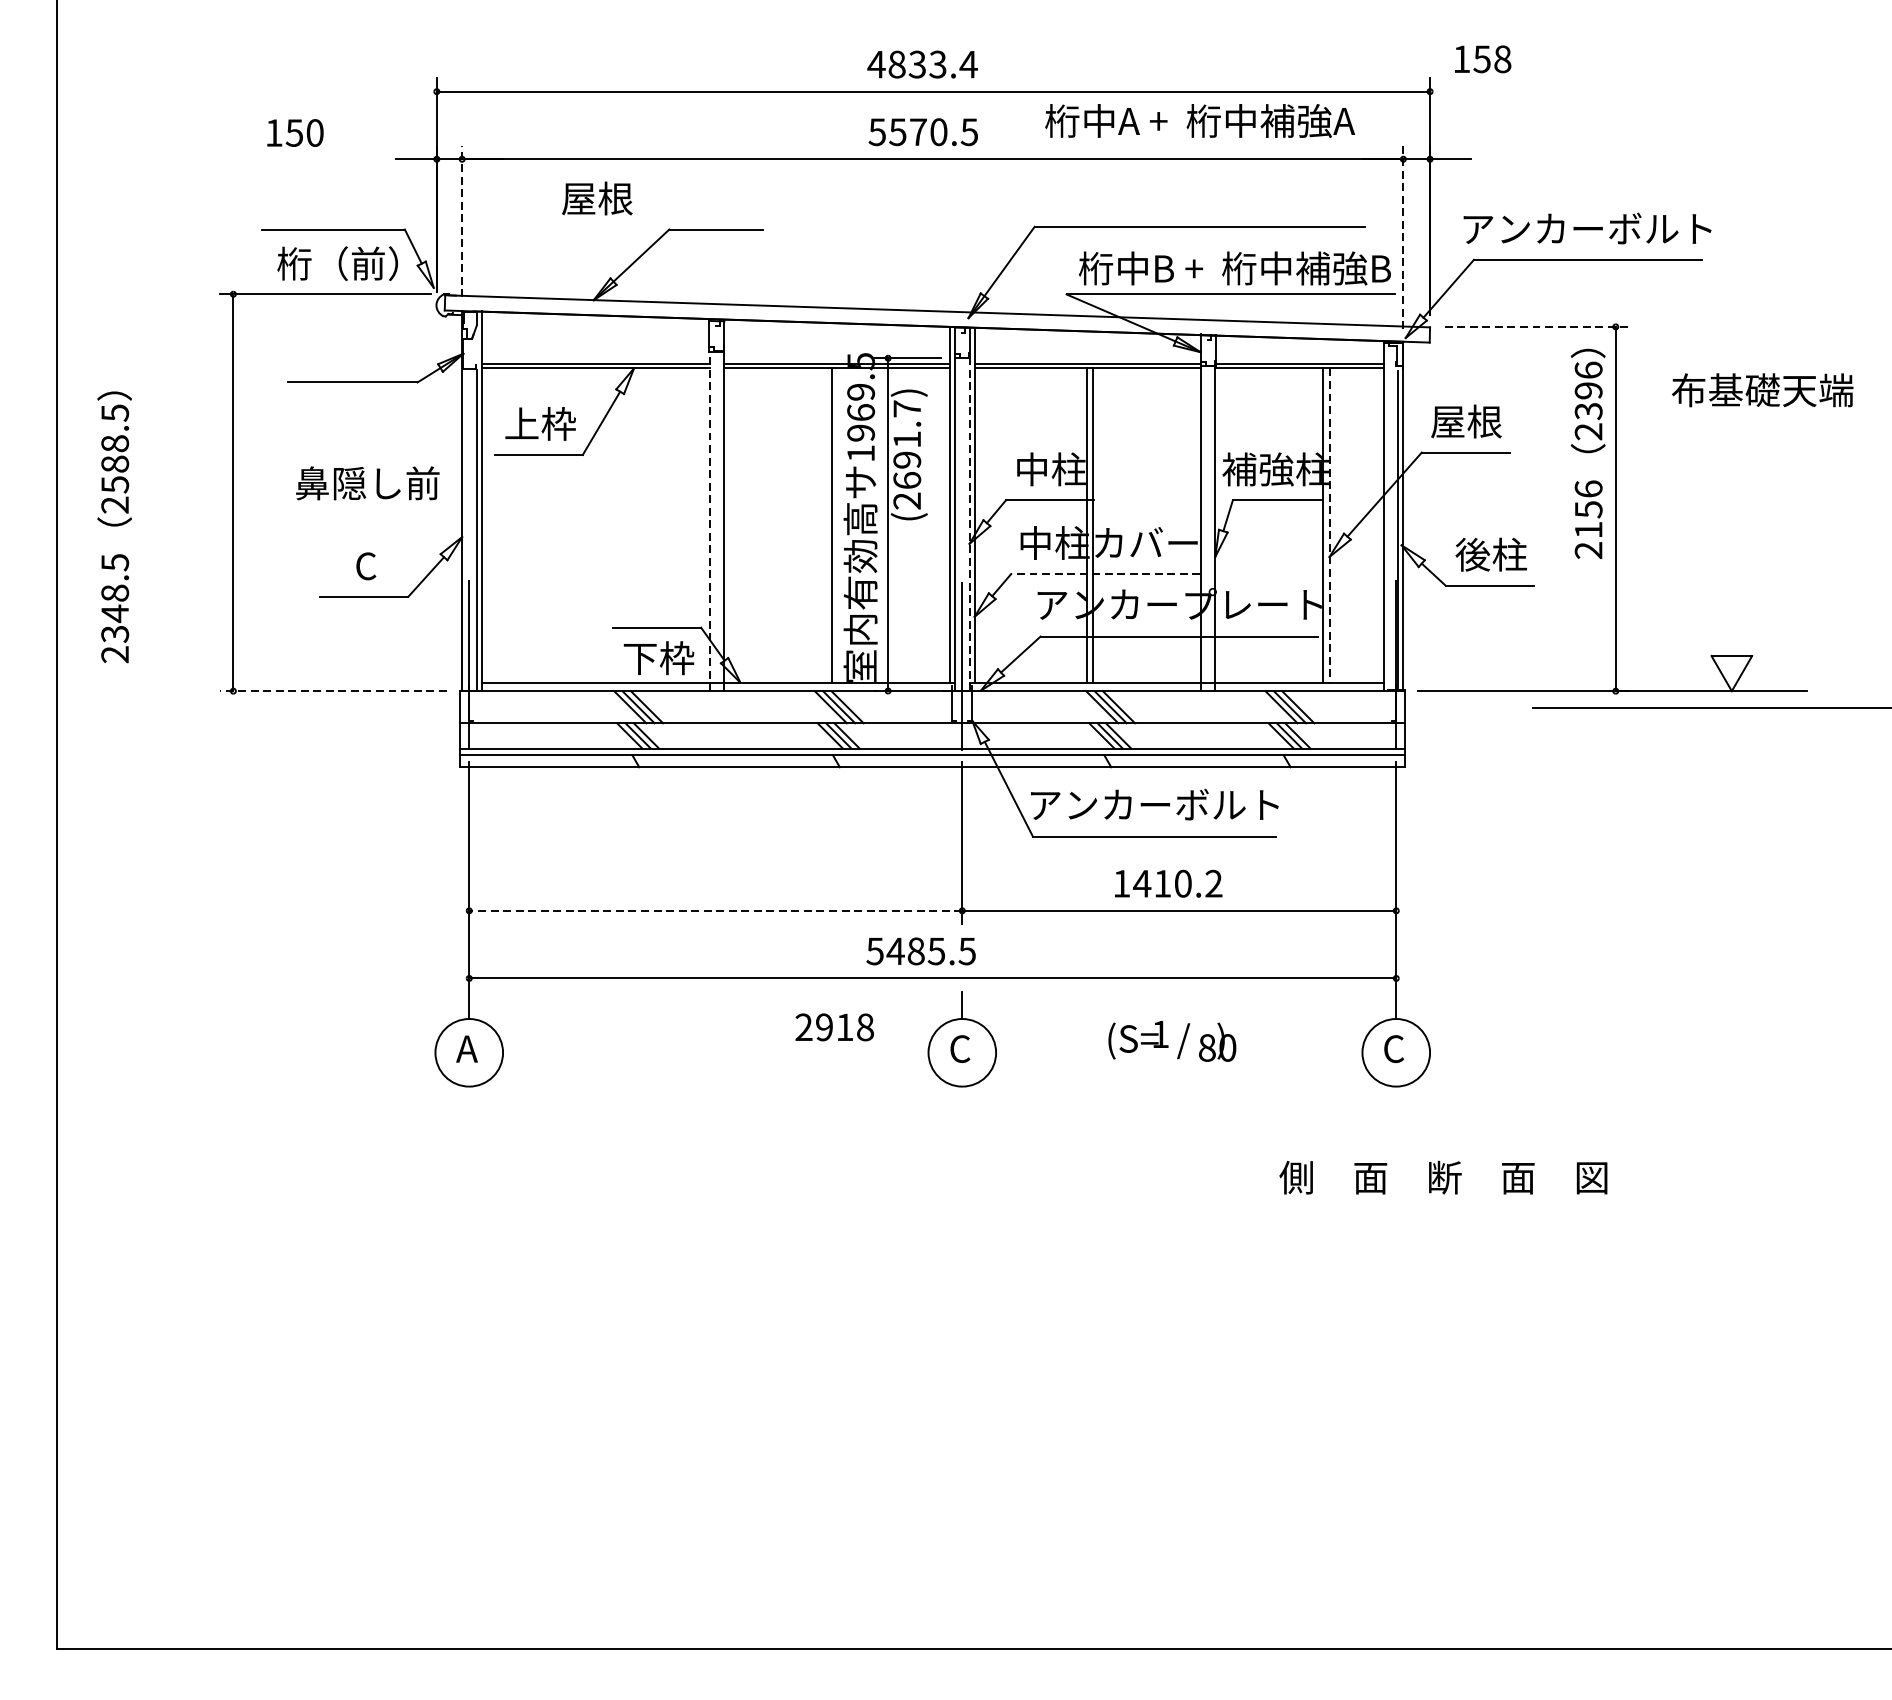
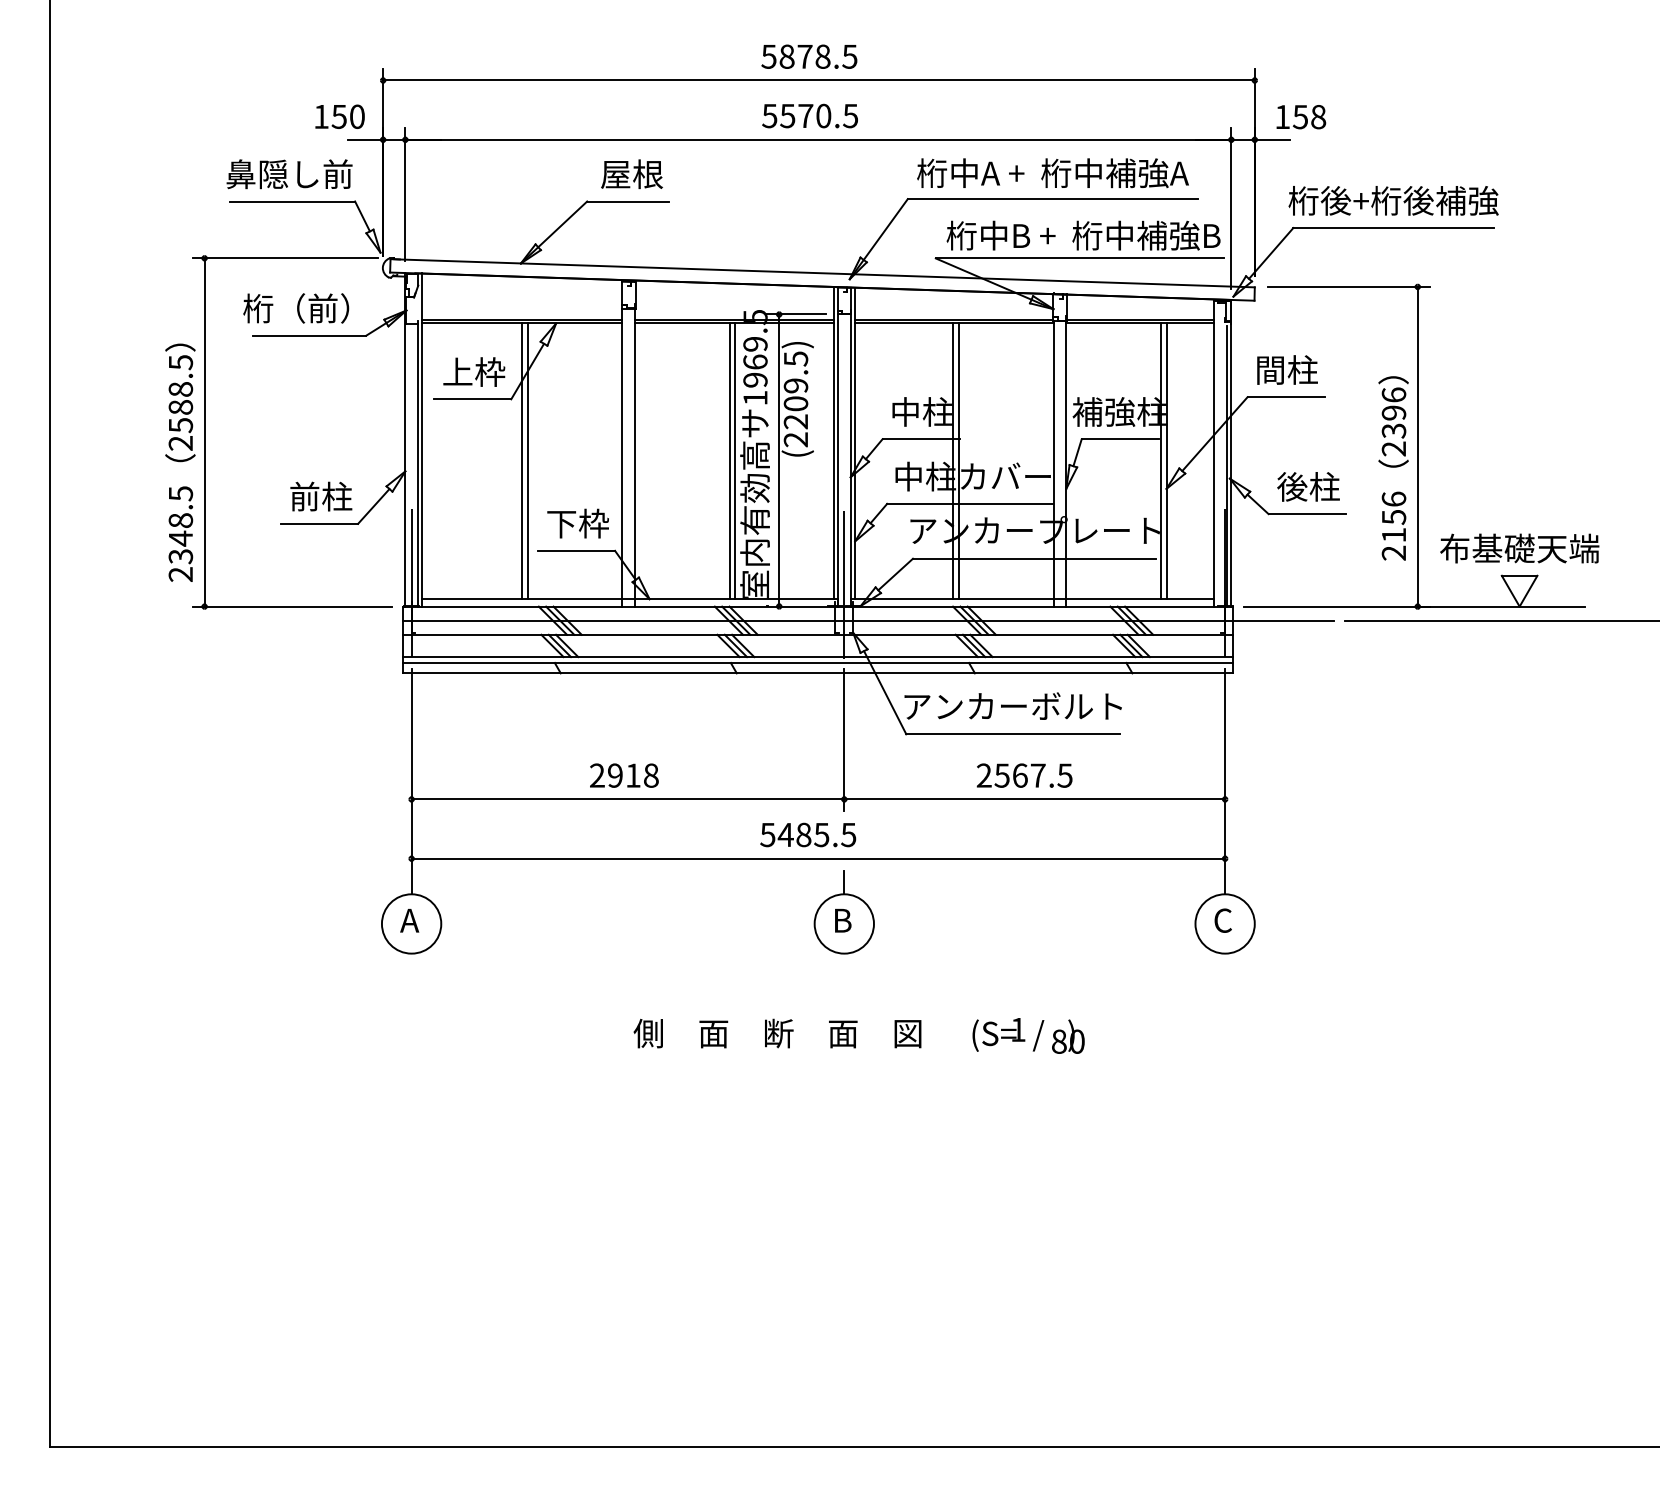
text: (1483, 59) -> (1301, 117), moved
text: (922, 64) -> (809, 56), 4833.4 -> 5878.5
text: (1199, 121) -> (1052, 173), moved
text: (294, 132) -> (339, 116), moved
text: (596, 198) -> (631, 174), moved
line: (462, 221) -> (405, 194), dashed -> solid
text: (1586, 228) -> (1392, 200), アンカーボルト -> 桁後+桁後補強
line: (1403, 236) -> (1231, 207), dashed -> solid
text: (338, 263) -> (296, 308), moved
line: (1536, 326) -> (1348, 286), dashed -> solid
text: (1762, 390) -> (1519, 548), moved
text: (1466, 420) -> (1286, 369), 屋根 -> 間柱
text: (906, 444) -> (795, 390), (2691.7) -> (2209.5)
text: (1588, 454) -> (1393, 468), moved
text: (367, 483) -> (289, 174), moved
line: (709, 521) -> (622, 457), dashed -> solid
line: (969, 524) -> (850, 460), dashed -> solid
line: (595, 525) -> (522, 461), added
line: (601, 525) -> (527, 461), added
line: (838, 525) -> (735, 461), added
line: (1329, 525) -> (1166, 461), dashed -> solid
text: (114, 526) -> (180, 462), moved
text: (366, 565) -> (321, 496), C -> 前柱
line: (1104, 573) -> (969, 503), dashed -> solid
text: (658, 657) -> (577, 523), moved
line: (333, 691) -> (292, 606), dashed -> solid
line: (989, 708) -> (868, 621), added
text: (1167, 883) -> (1024, 775), 1410.2 -> 2567.5
line: (715, 910) -> (627, 799), dashed -> solid
text: (834, 1027) -> (624, 775), moved
text: (1172, 1040) -> (1028, 1035), moved
text: (960, 1048) -> (842, 920), C -> B
text: (1443, 1177) -> (777, 1033), moved

